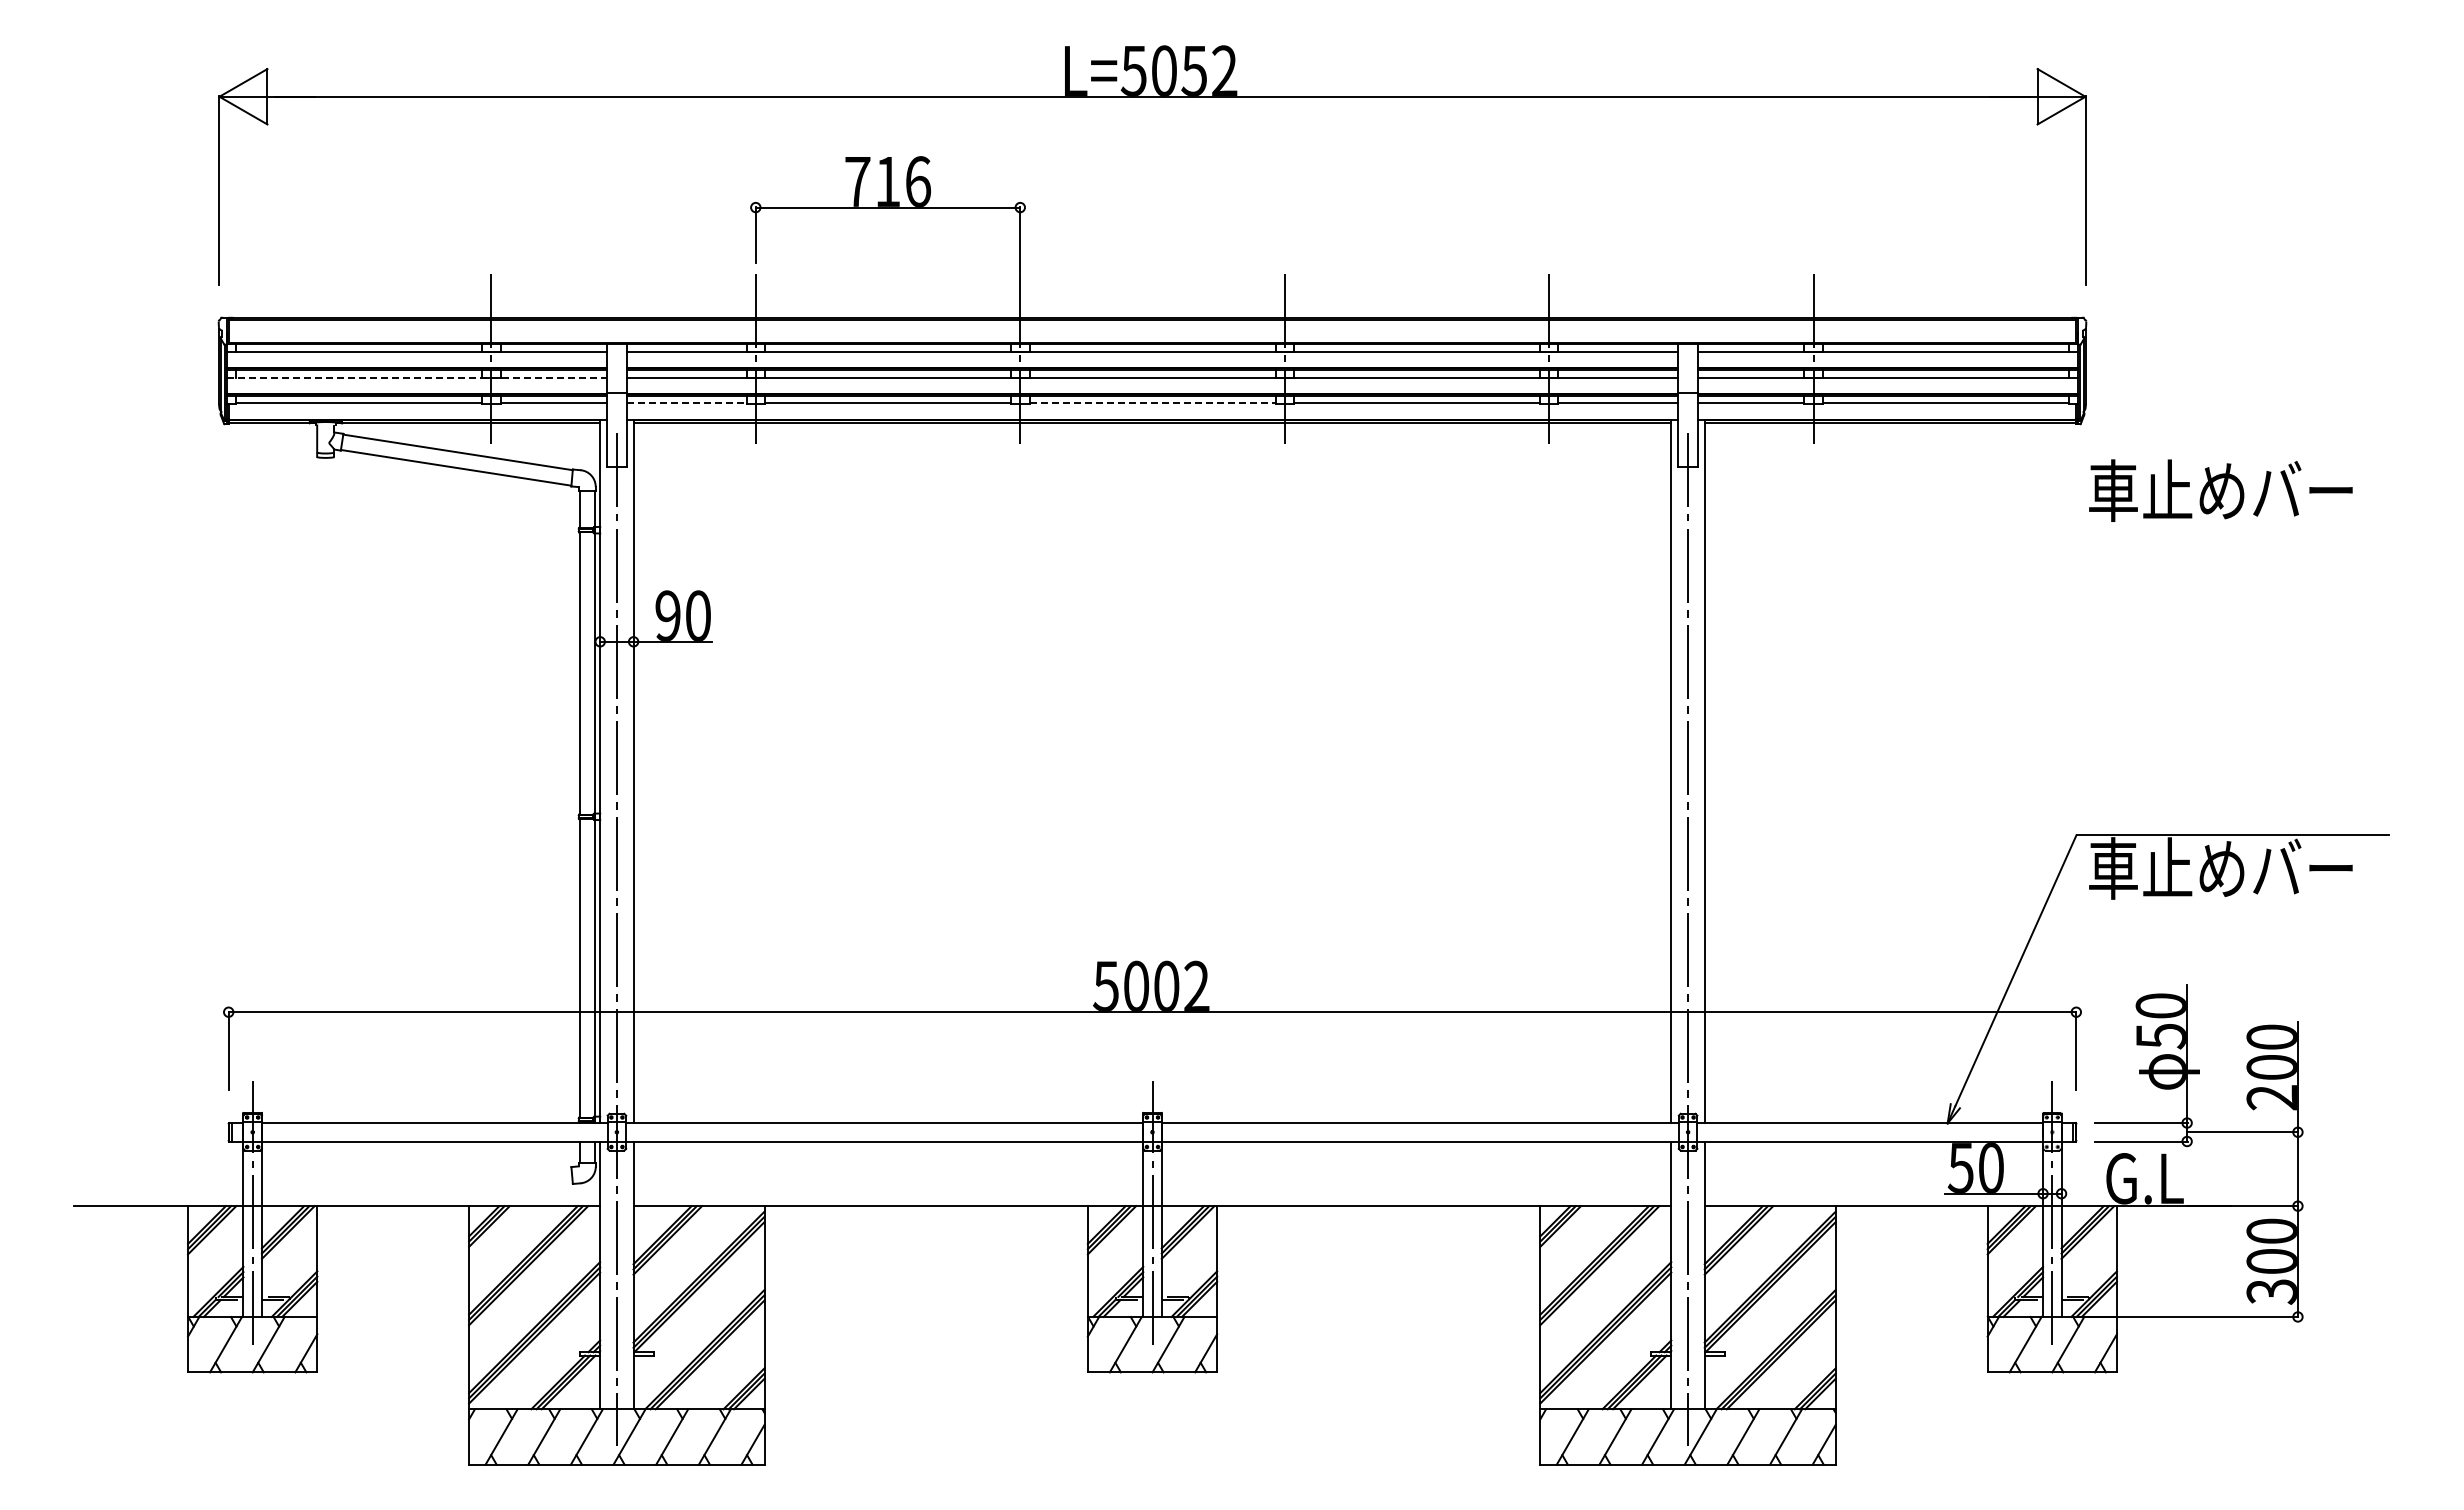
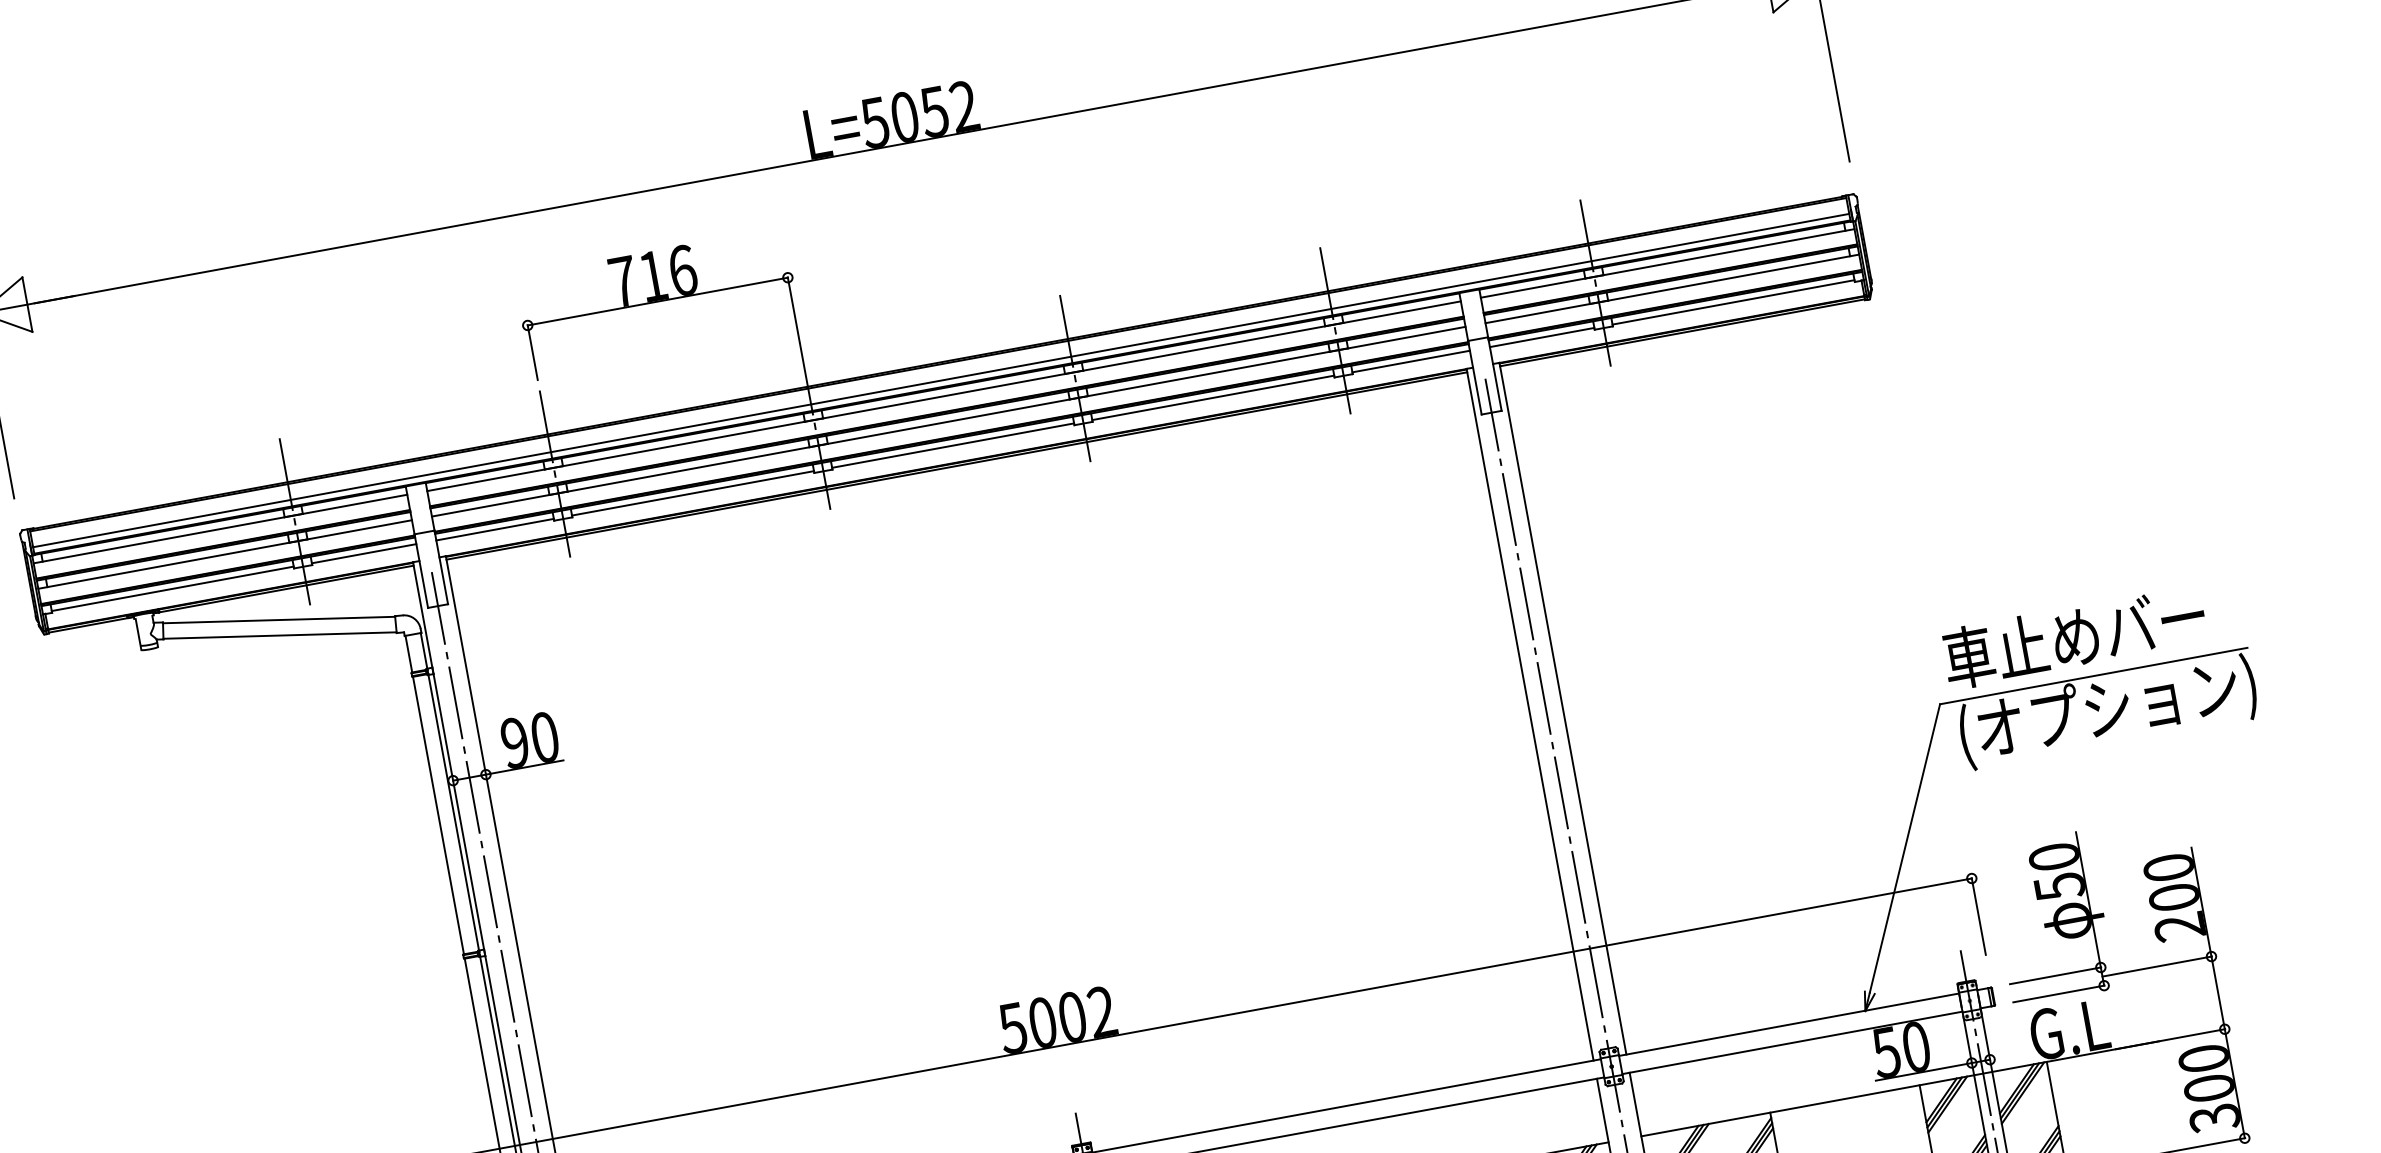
line: (1152, 336) -> (941, 380), added
line: (416, 378) -> (224, 554), dashed -> solid
line: (686, 402) -> (494, 529), dashed -> solid
line: (1153, 402) -> (954, 445), dashed -> solid
text: (2220, 490) -> (2074, 637), moved
text: (2239, 872) -> (2107, 711), 車止めバー -> (オプション)

